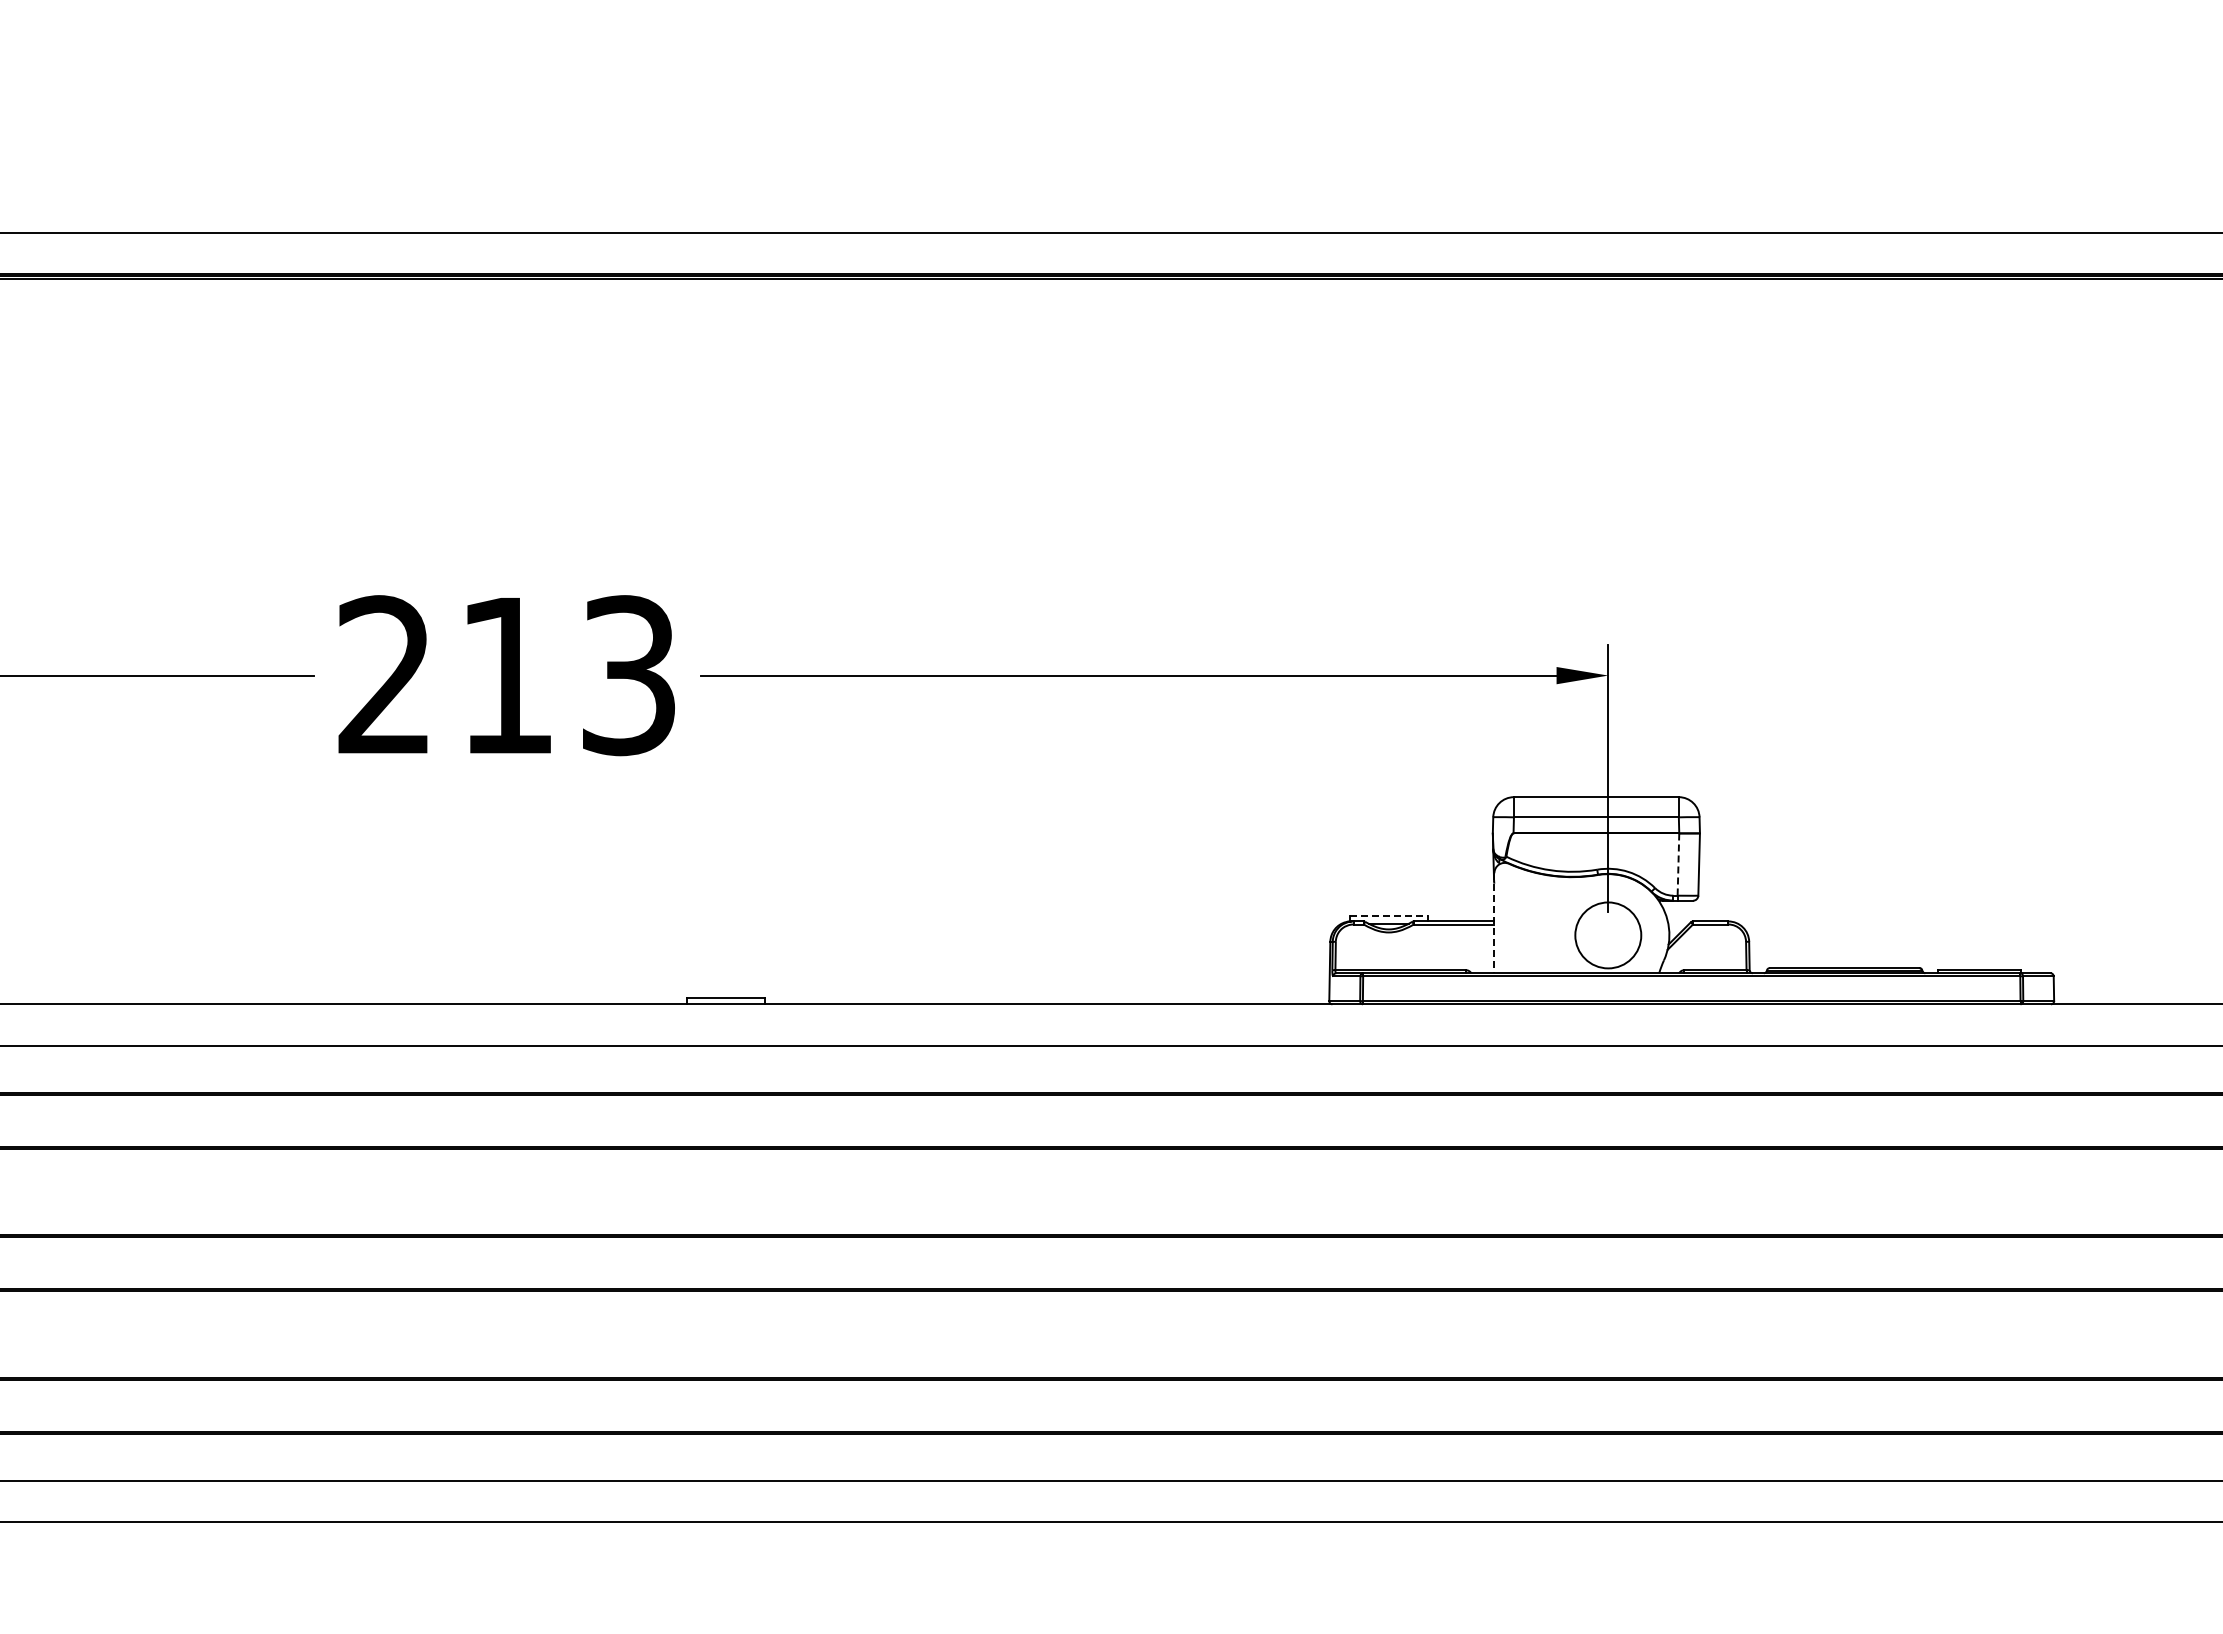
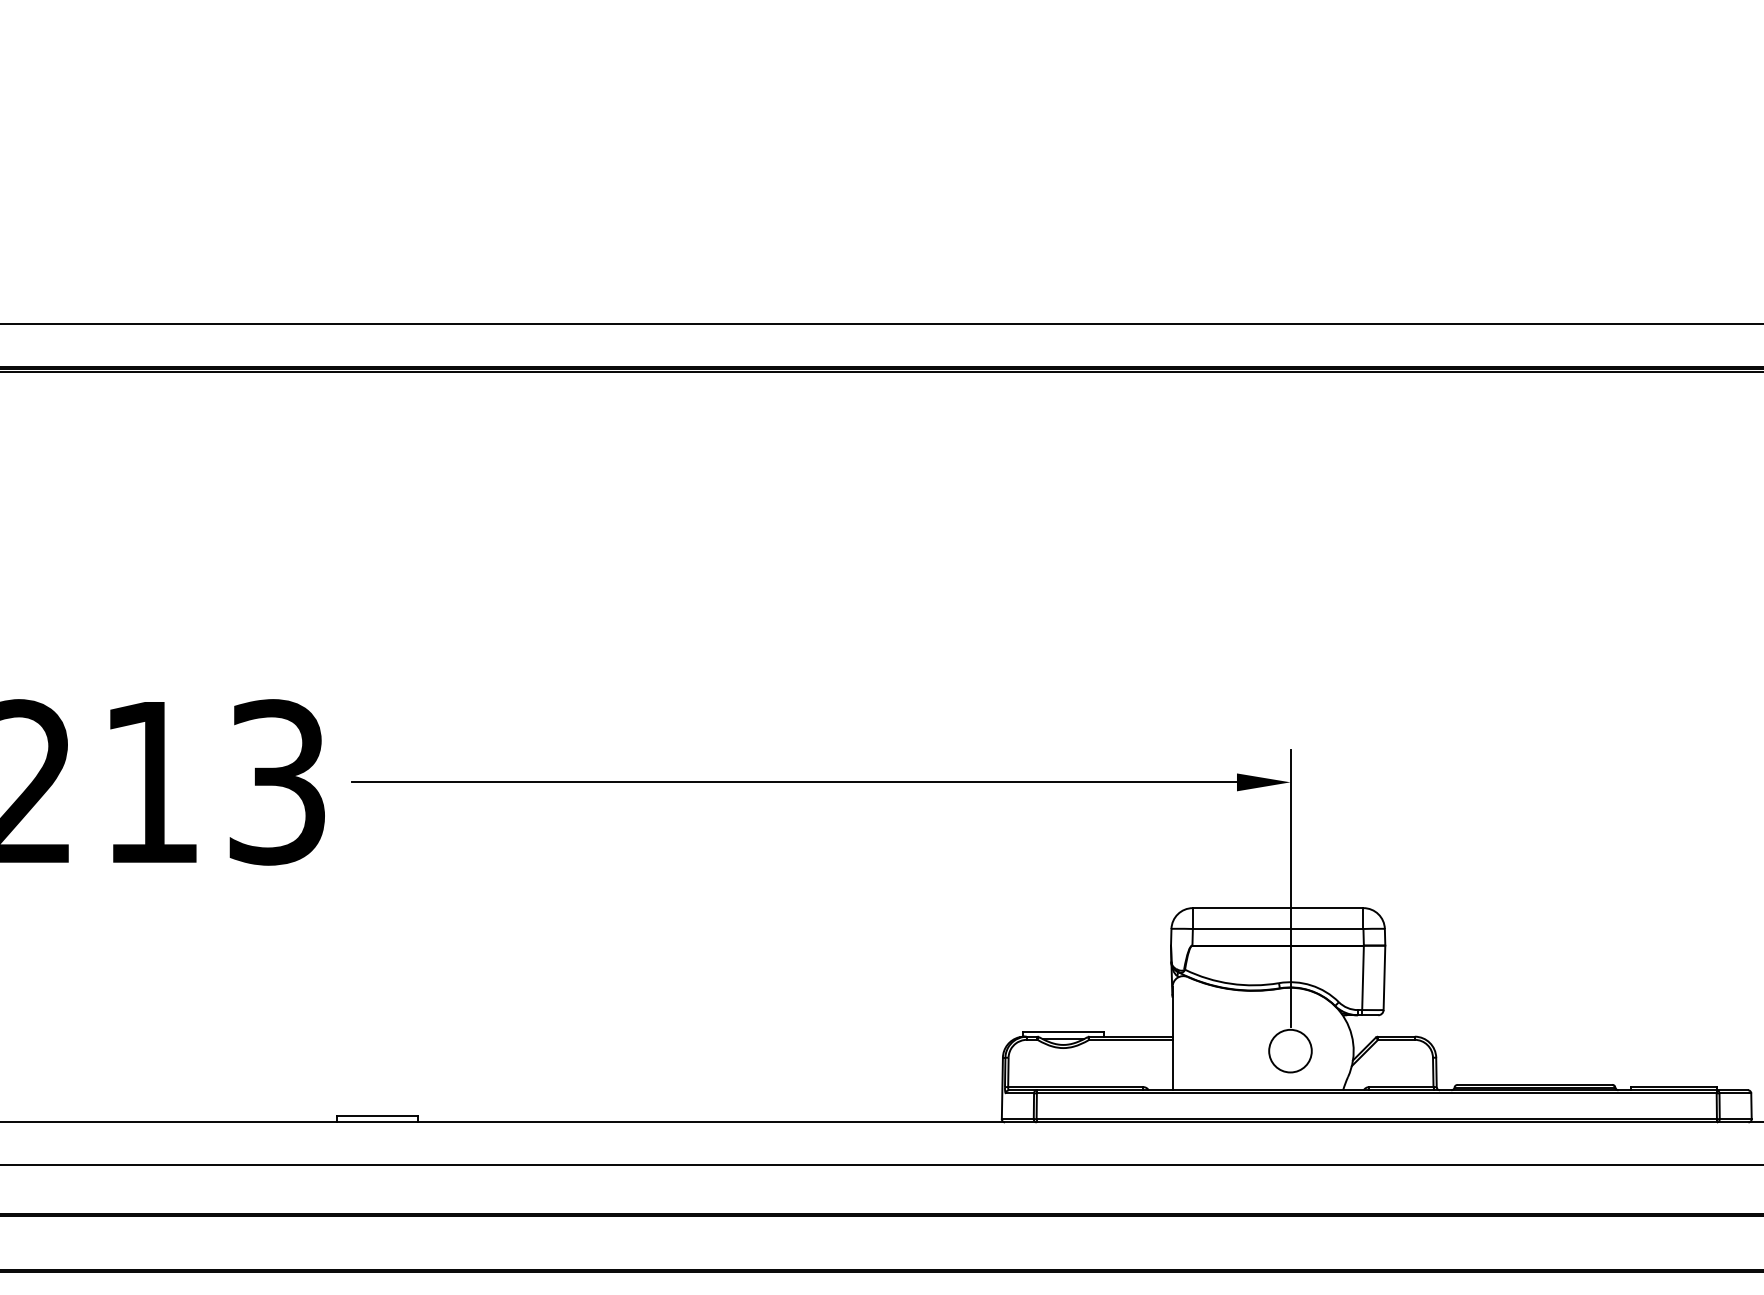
line: (1678, 865) -> (1363, 978), dashed -> solid
line: (1388, 916) -> (1063, 1031), dashed -> solid
line: (1494, 923) -> (1172, 1038), dashed -> solid
circle: (1607, 935) -> (1289, 1051), size x0.62

